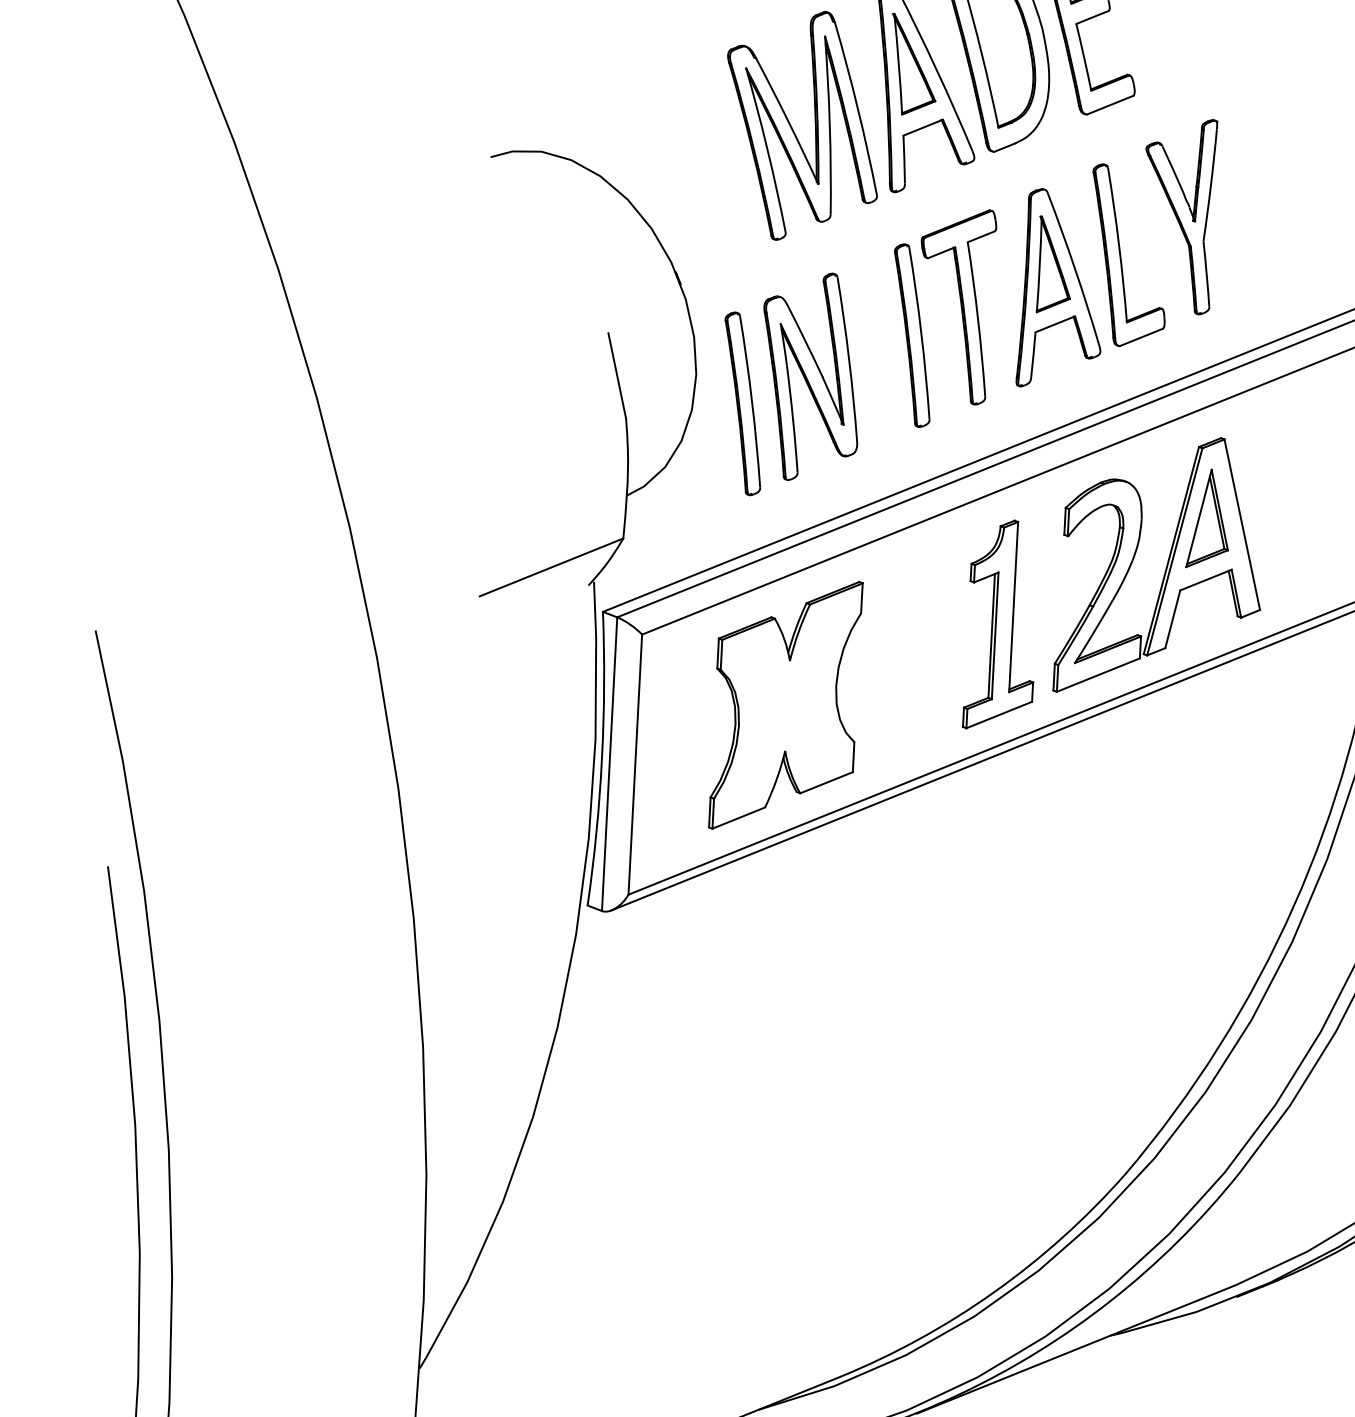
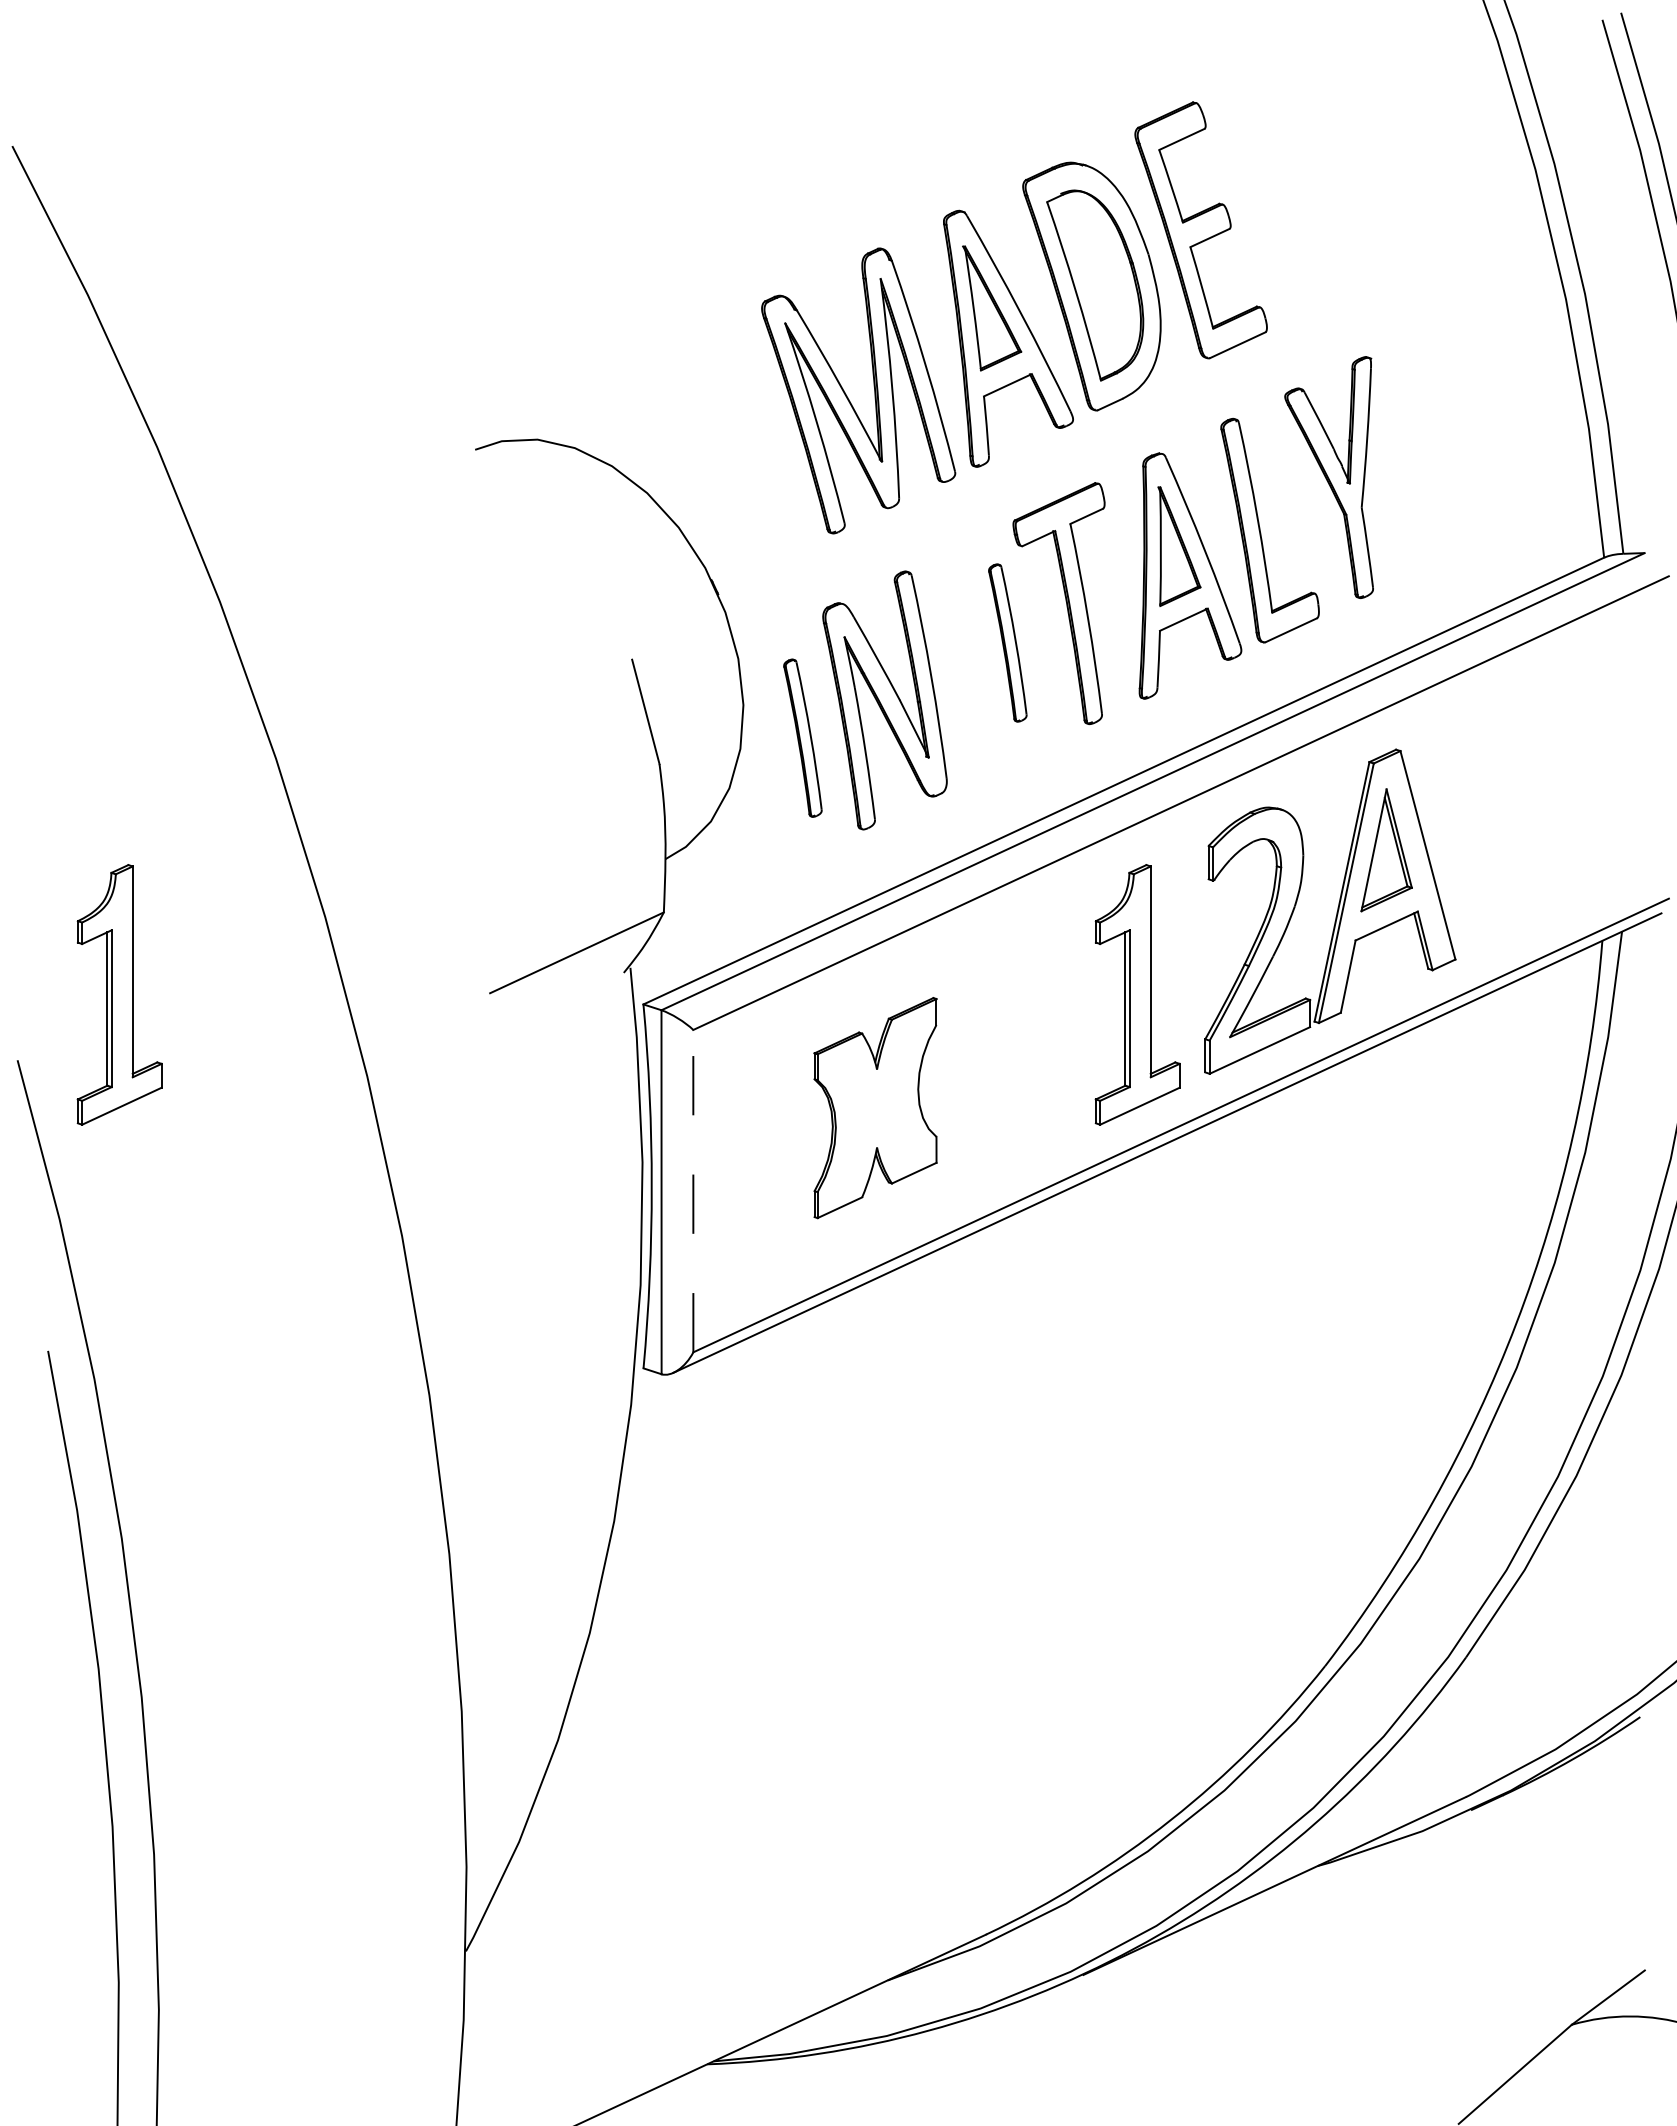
part: (912, 335) -> (1007, 642), size x0.7
part: (742, 403) -> (802, 737), size x0.7
part: (180, 581) -> (119, 994), added
part: (785, 704) -> (875, 1107), size x0.7
line: (635, 764) -> (693, 1190), solid -> dashed

